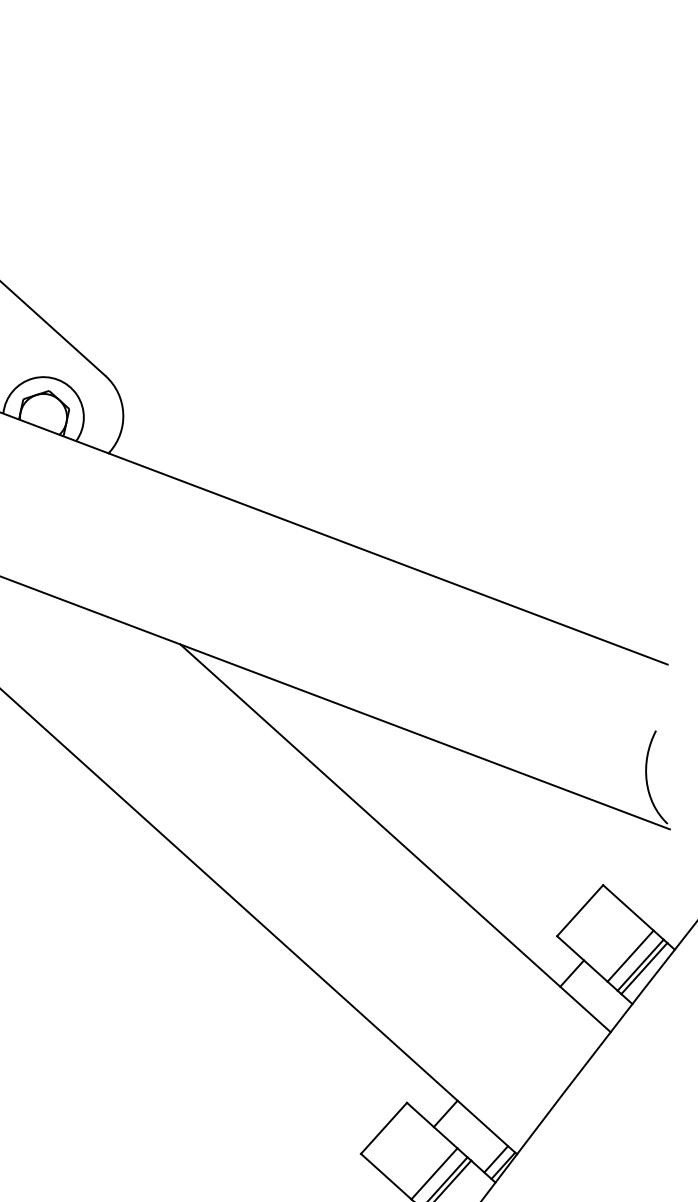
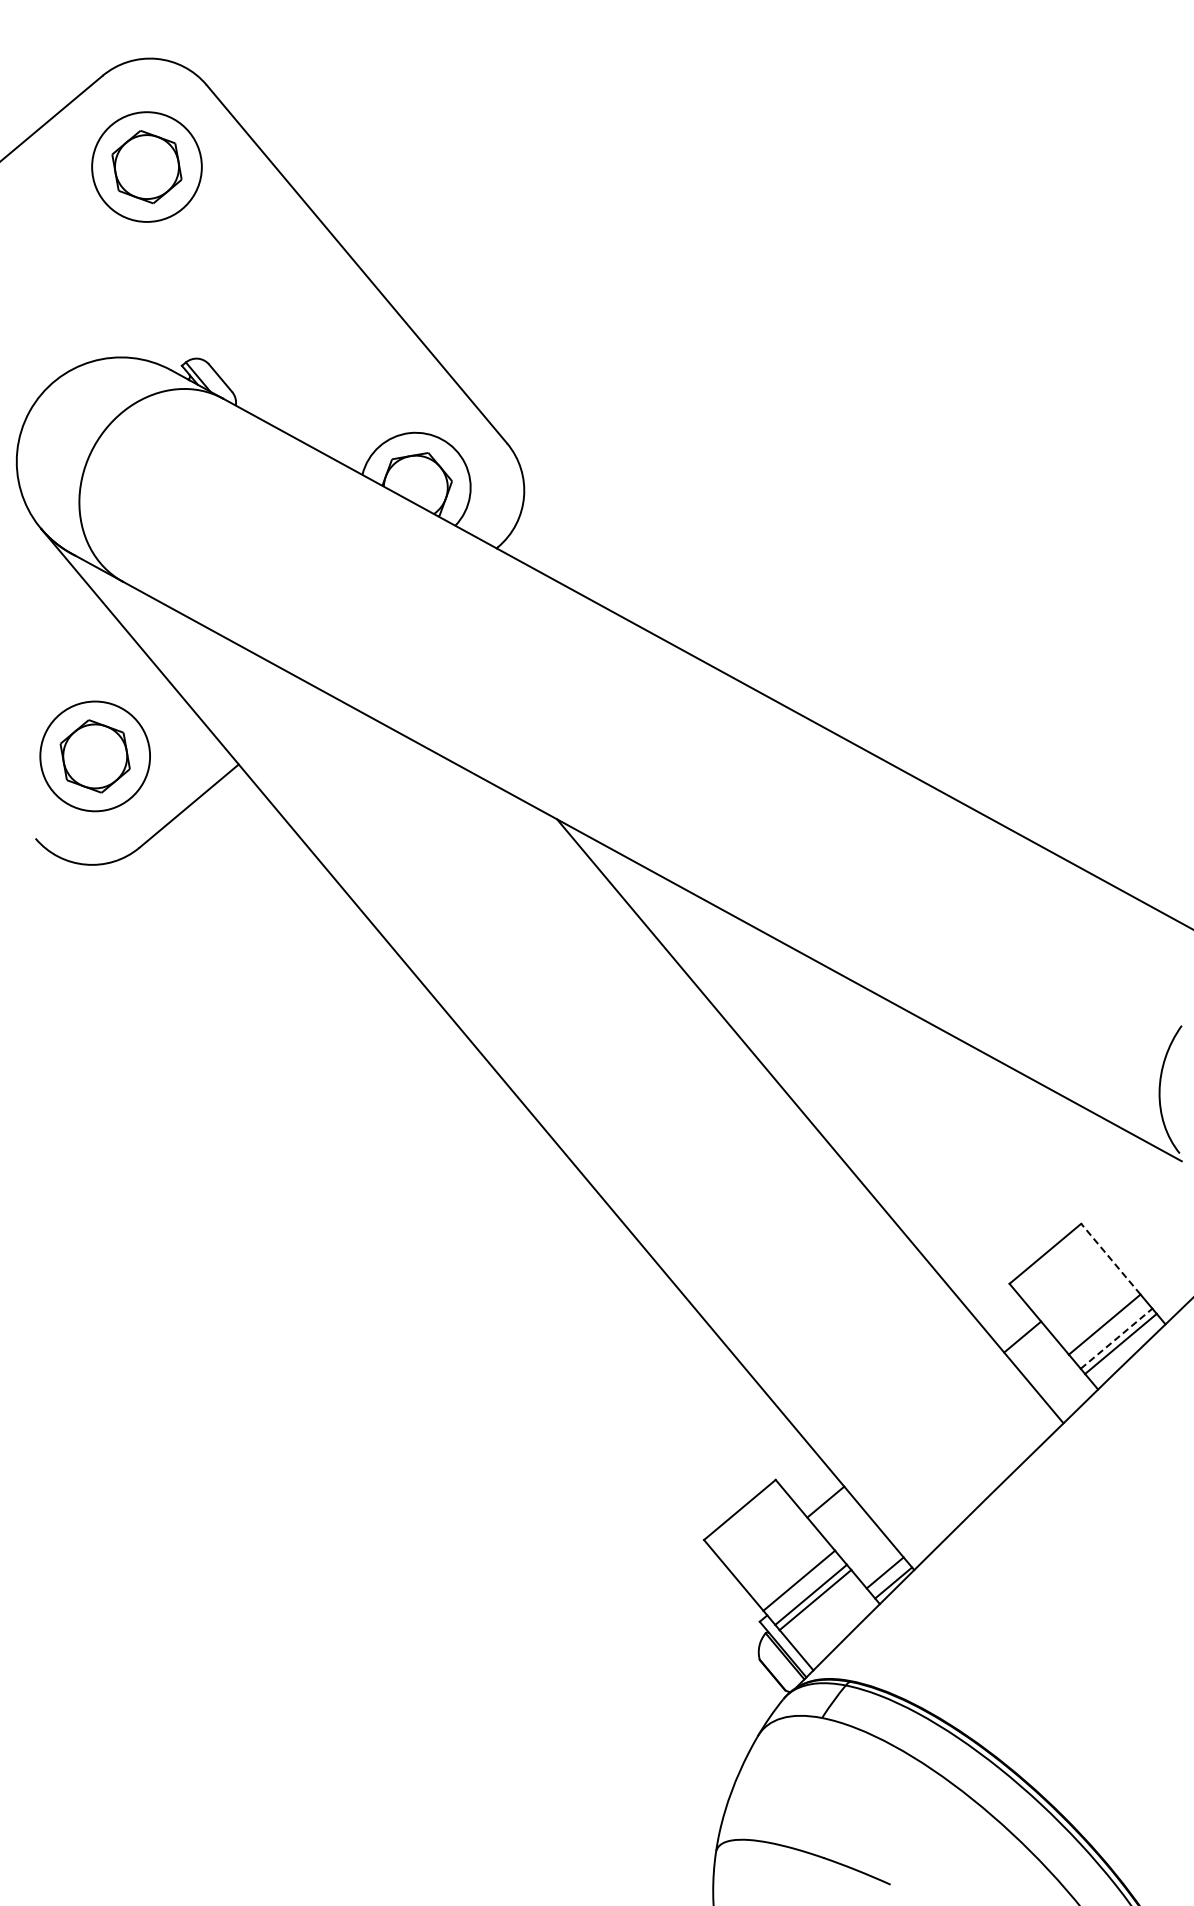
line: (628, 907) -> (1110, 1258), solid -> dashed
line: (640, 965) -> (1116, 1338), solid -> dashed

